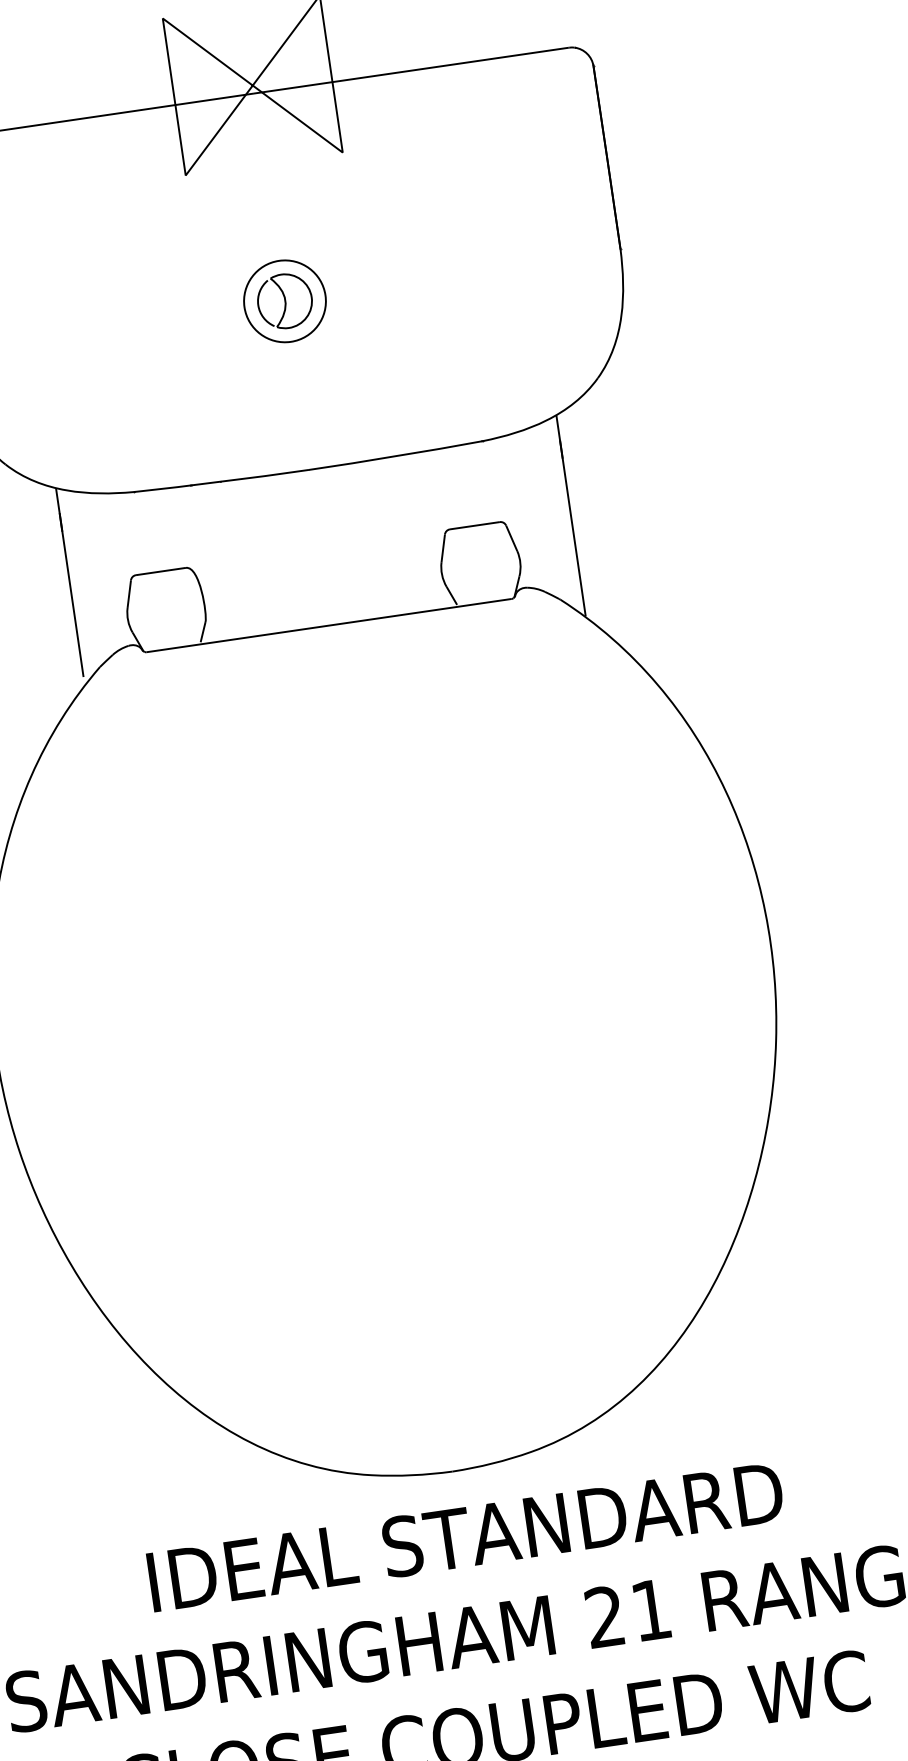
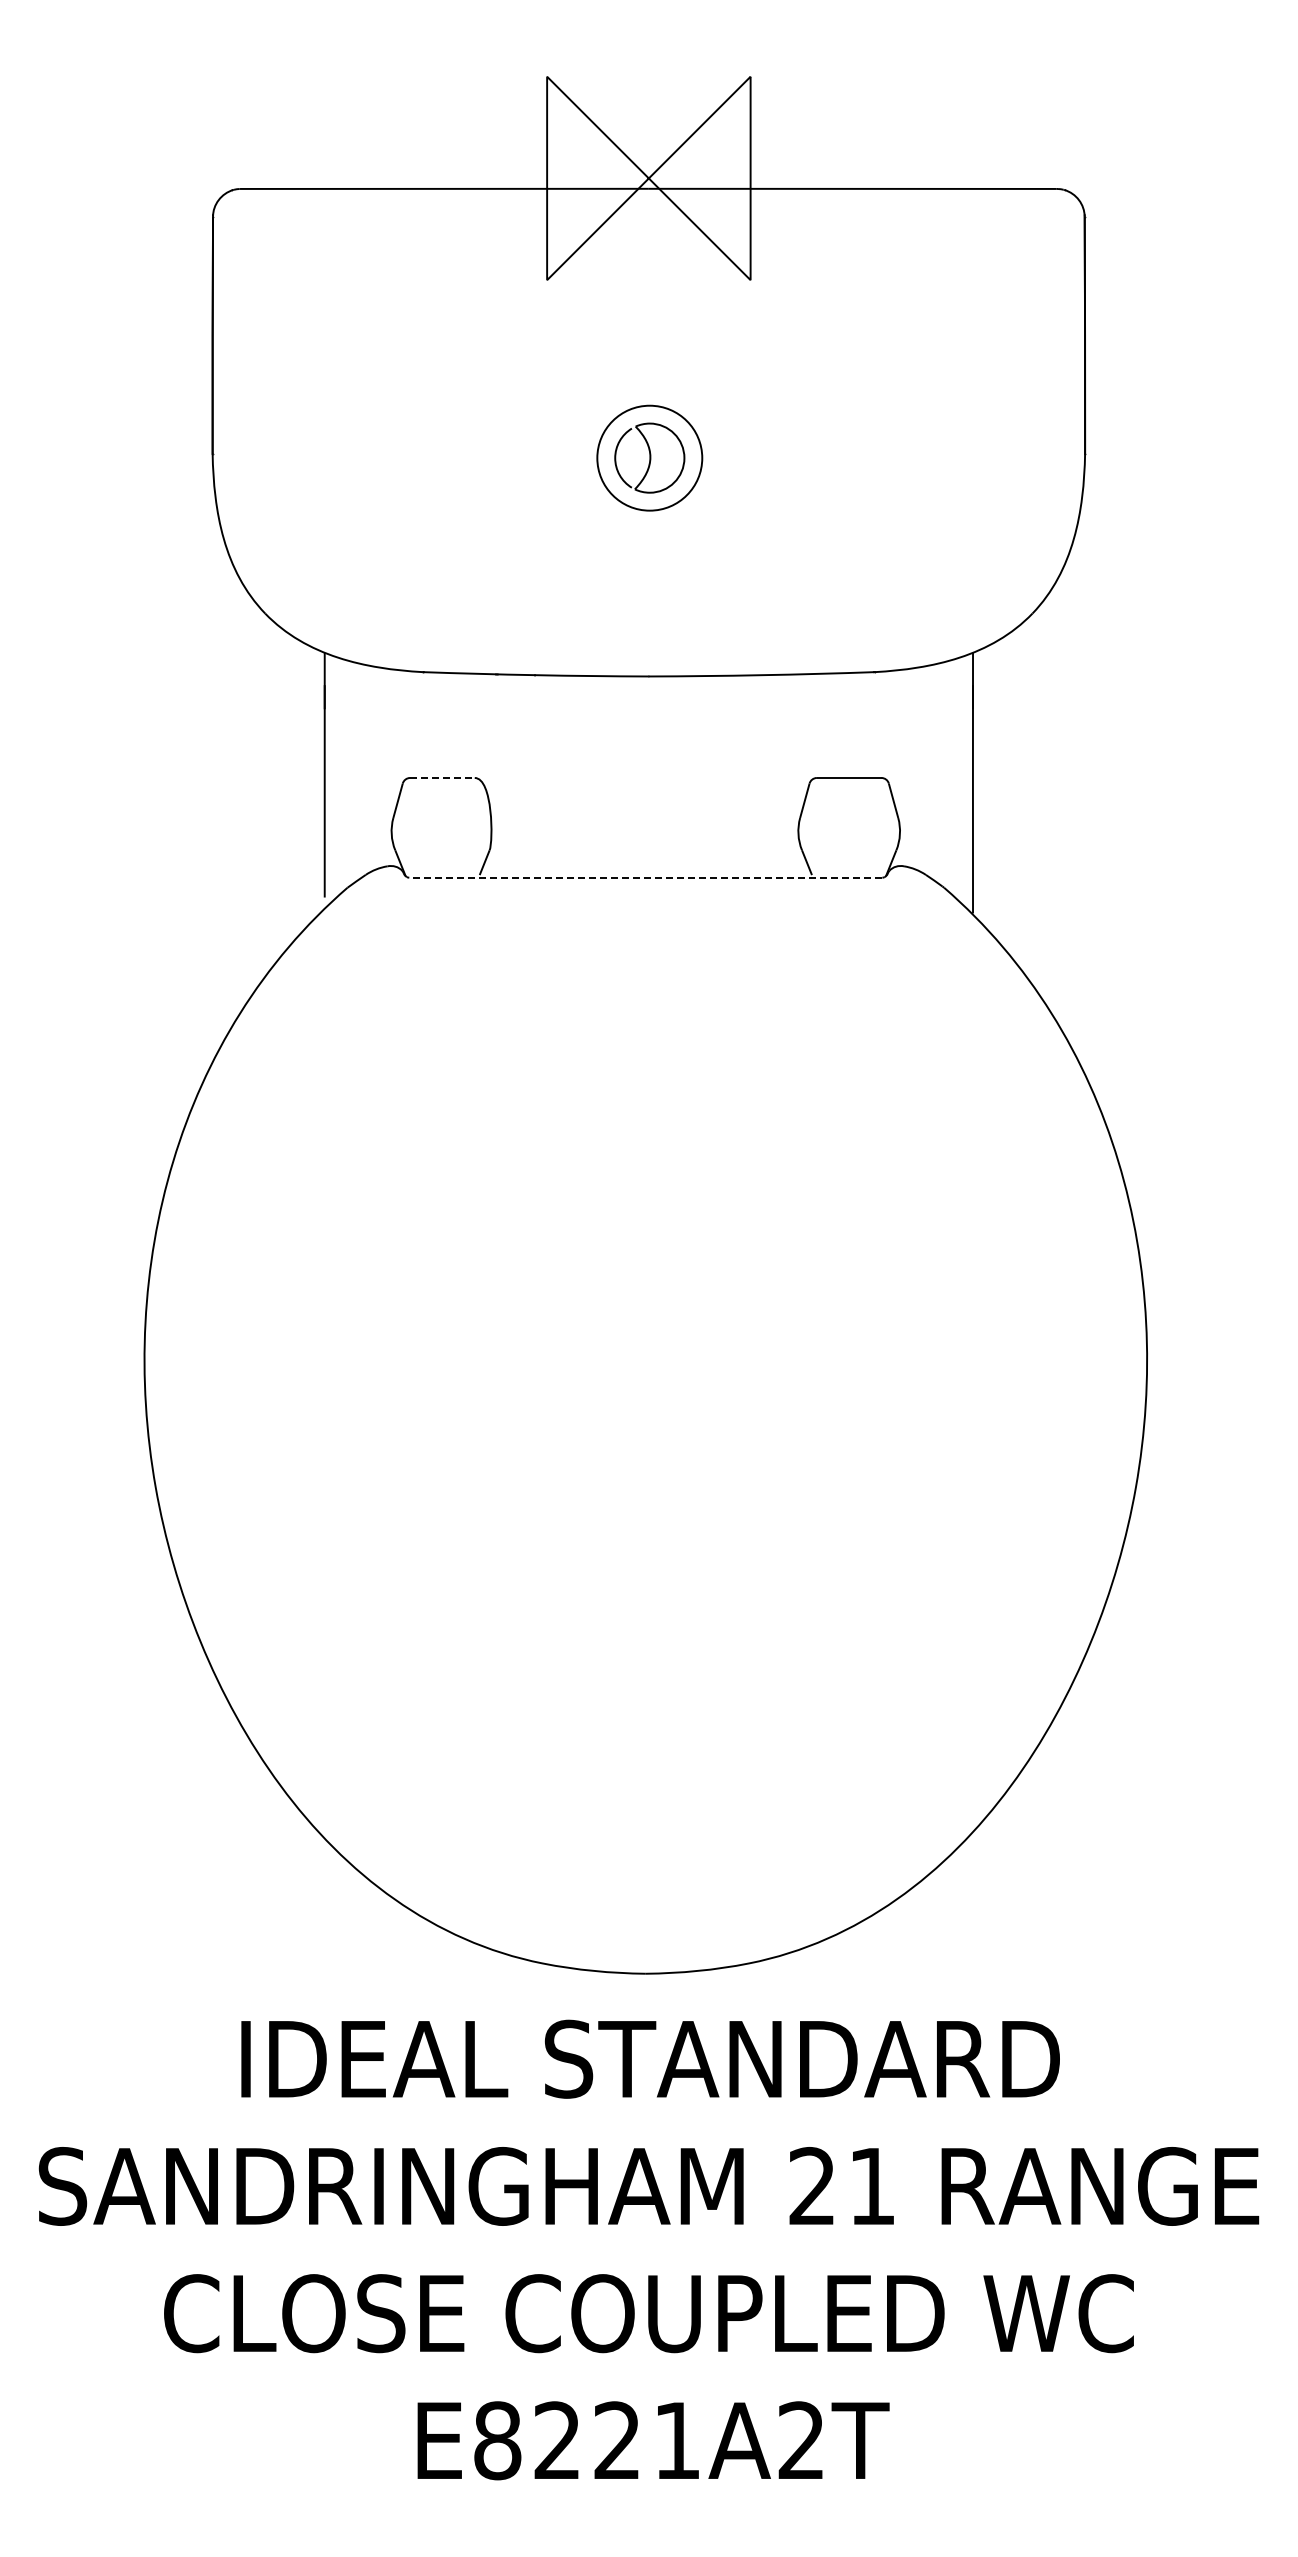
line: (160, 571) -> (442, 777), solid -> dashed
line: (328, 625) -> (645, 877), solid -> dashed

